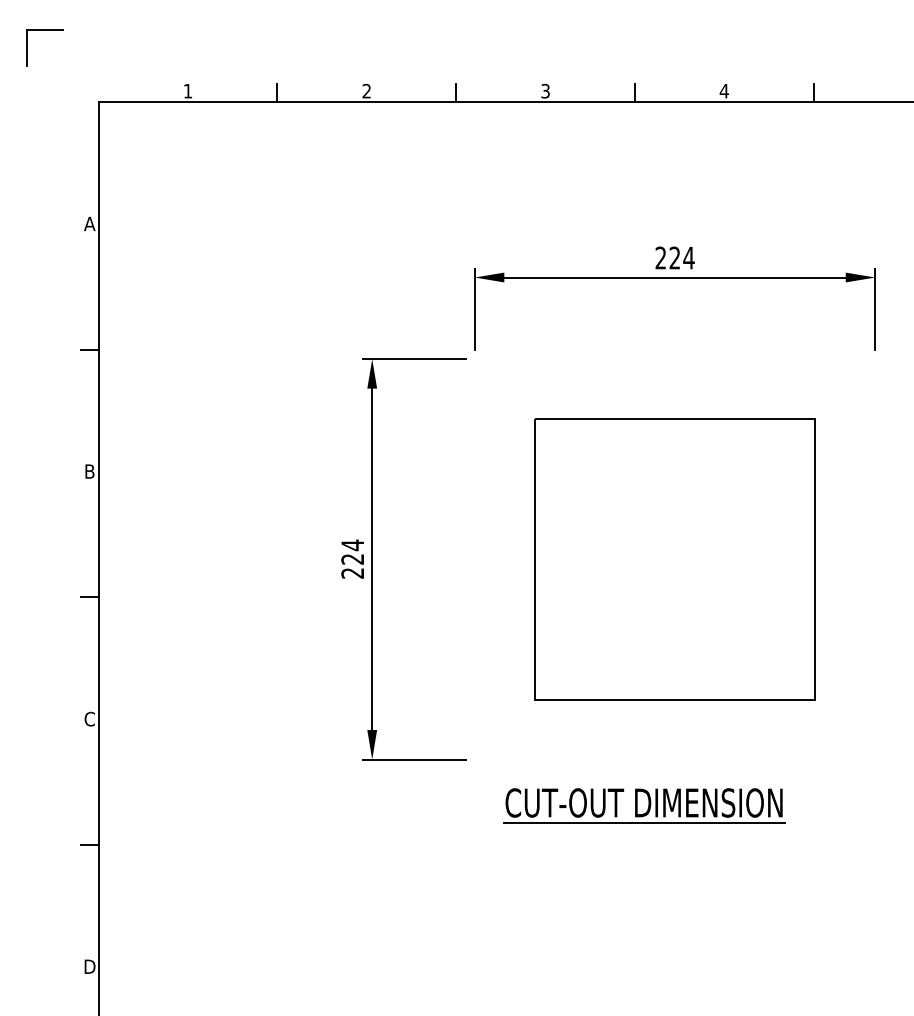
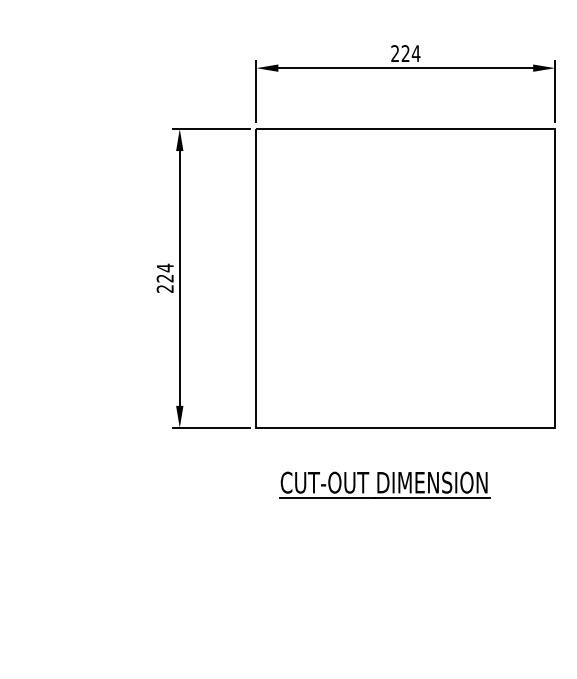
part: (674, 559) -> (405, 278), size x1.43
part: (644, 805) -> (384, 484), moved

